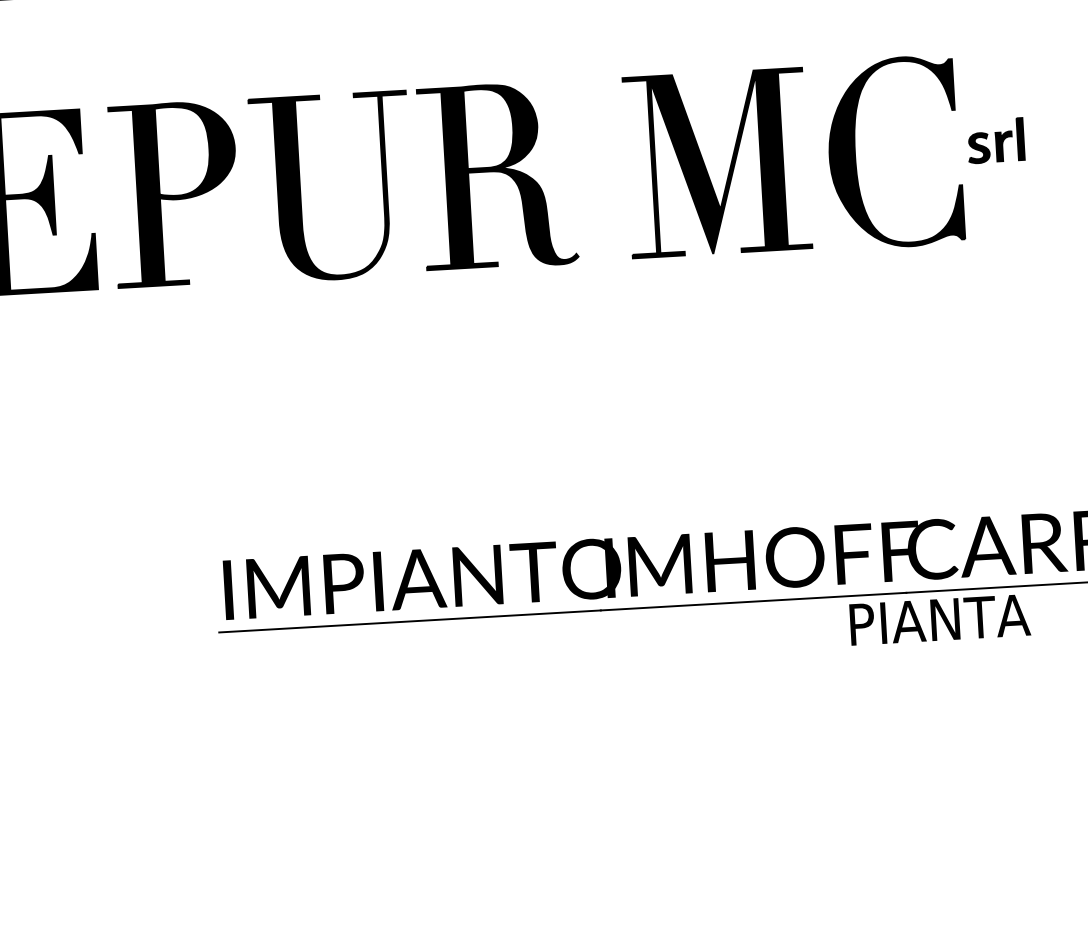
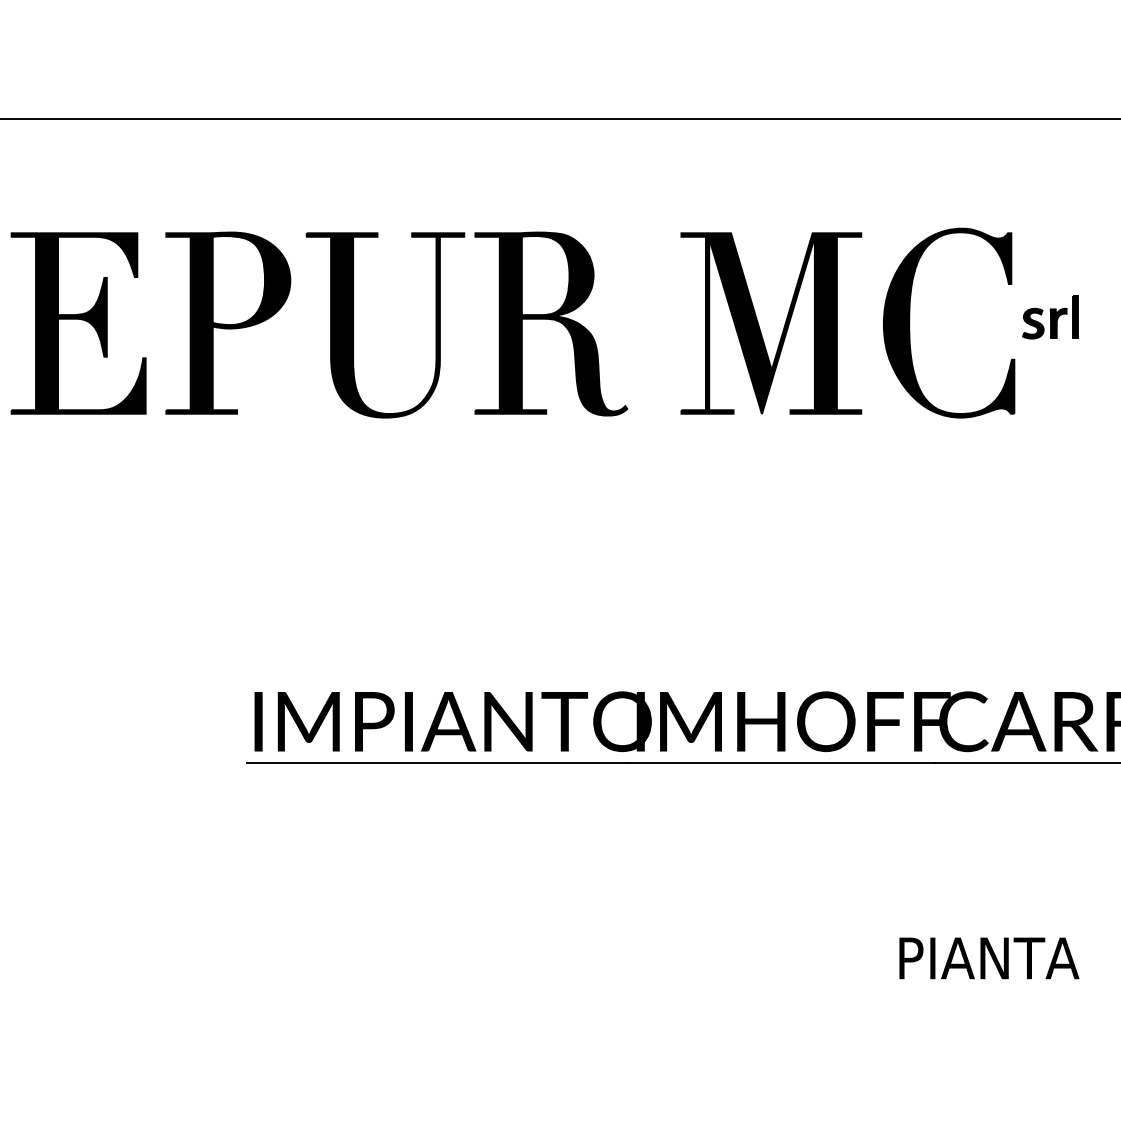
text: (940, 620) -> (989, 958), moved

